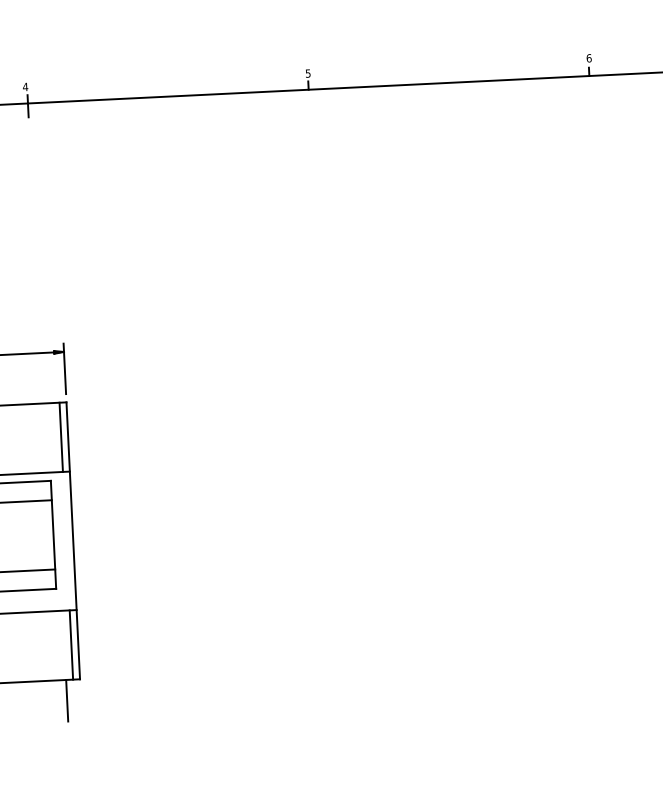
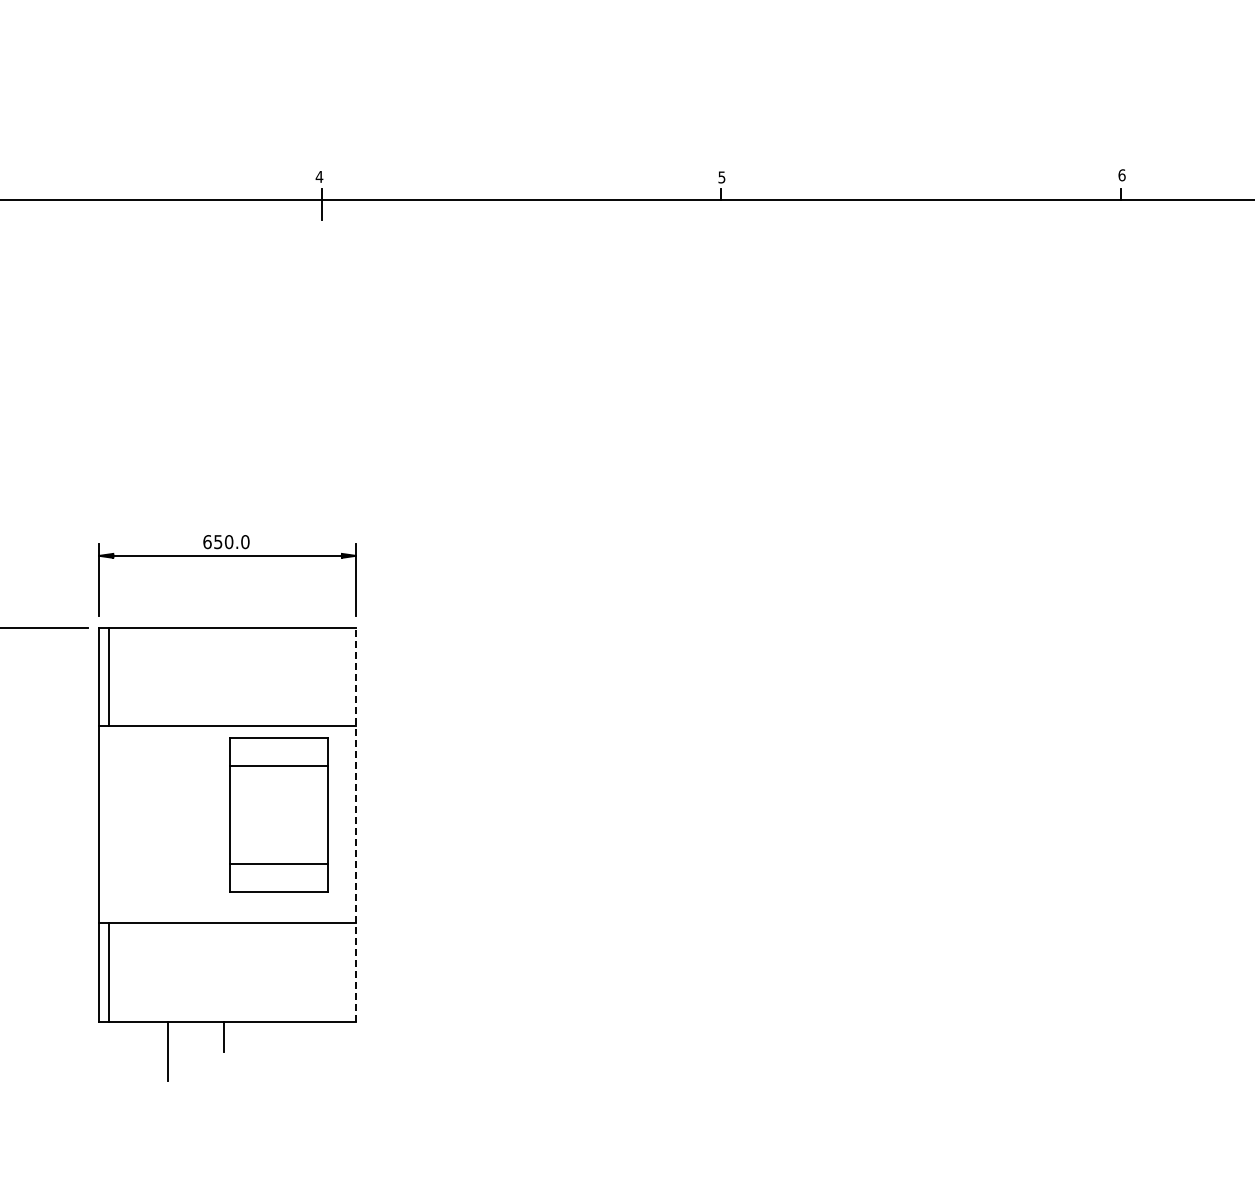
line: (60, 437) -> (345, 676), removed
line: (73, 540) -> (355, 824), solid -> dashed
line: (71, 644) -> (345, 972), removed
line: (67, 700) -> (336, 1051), removed

